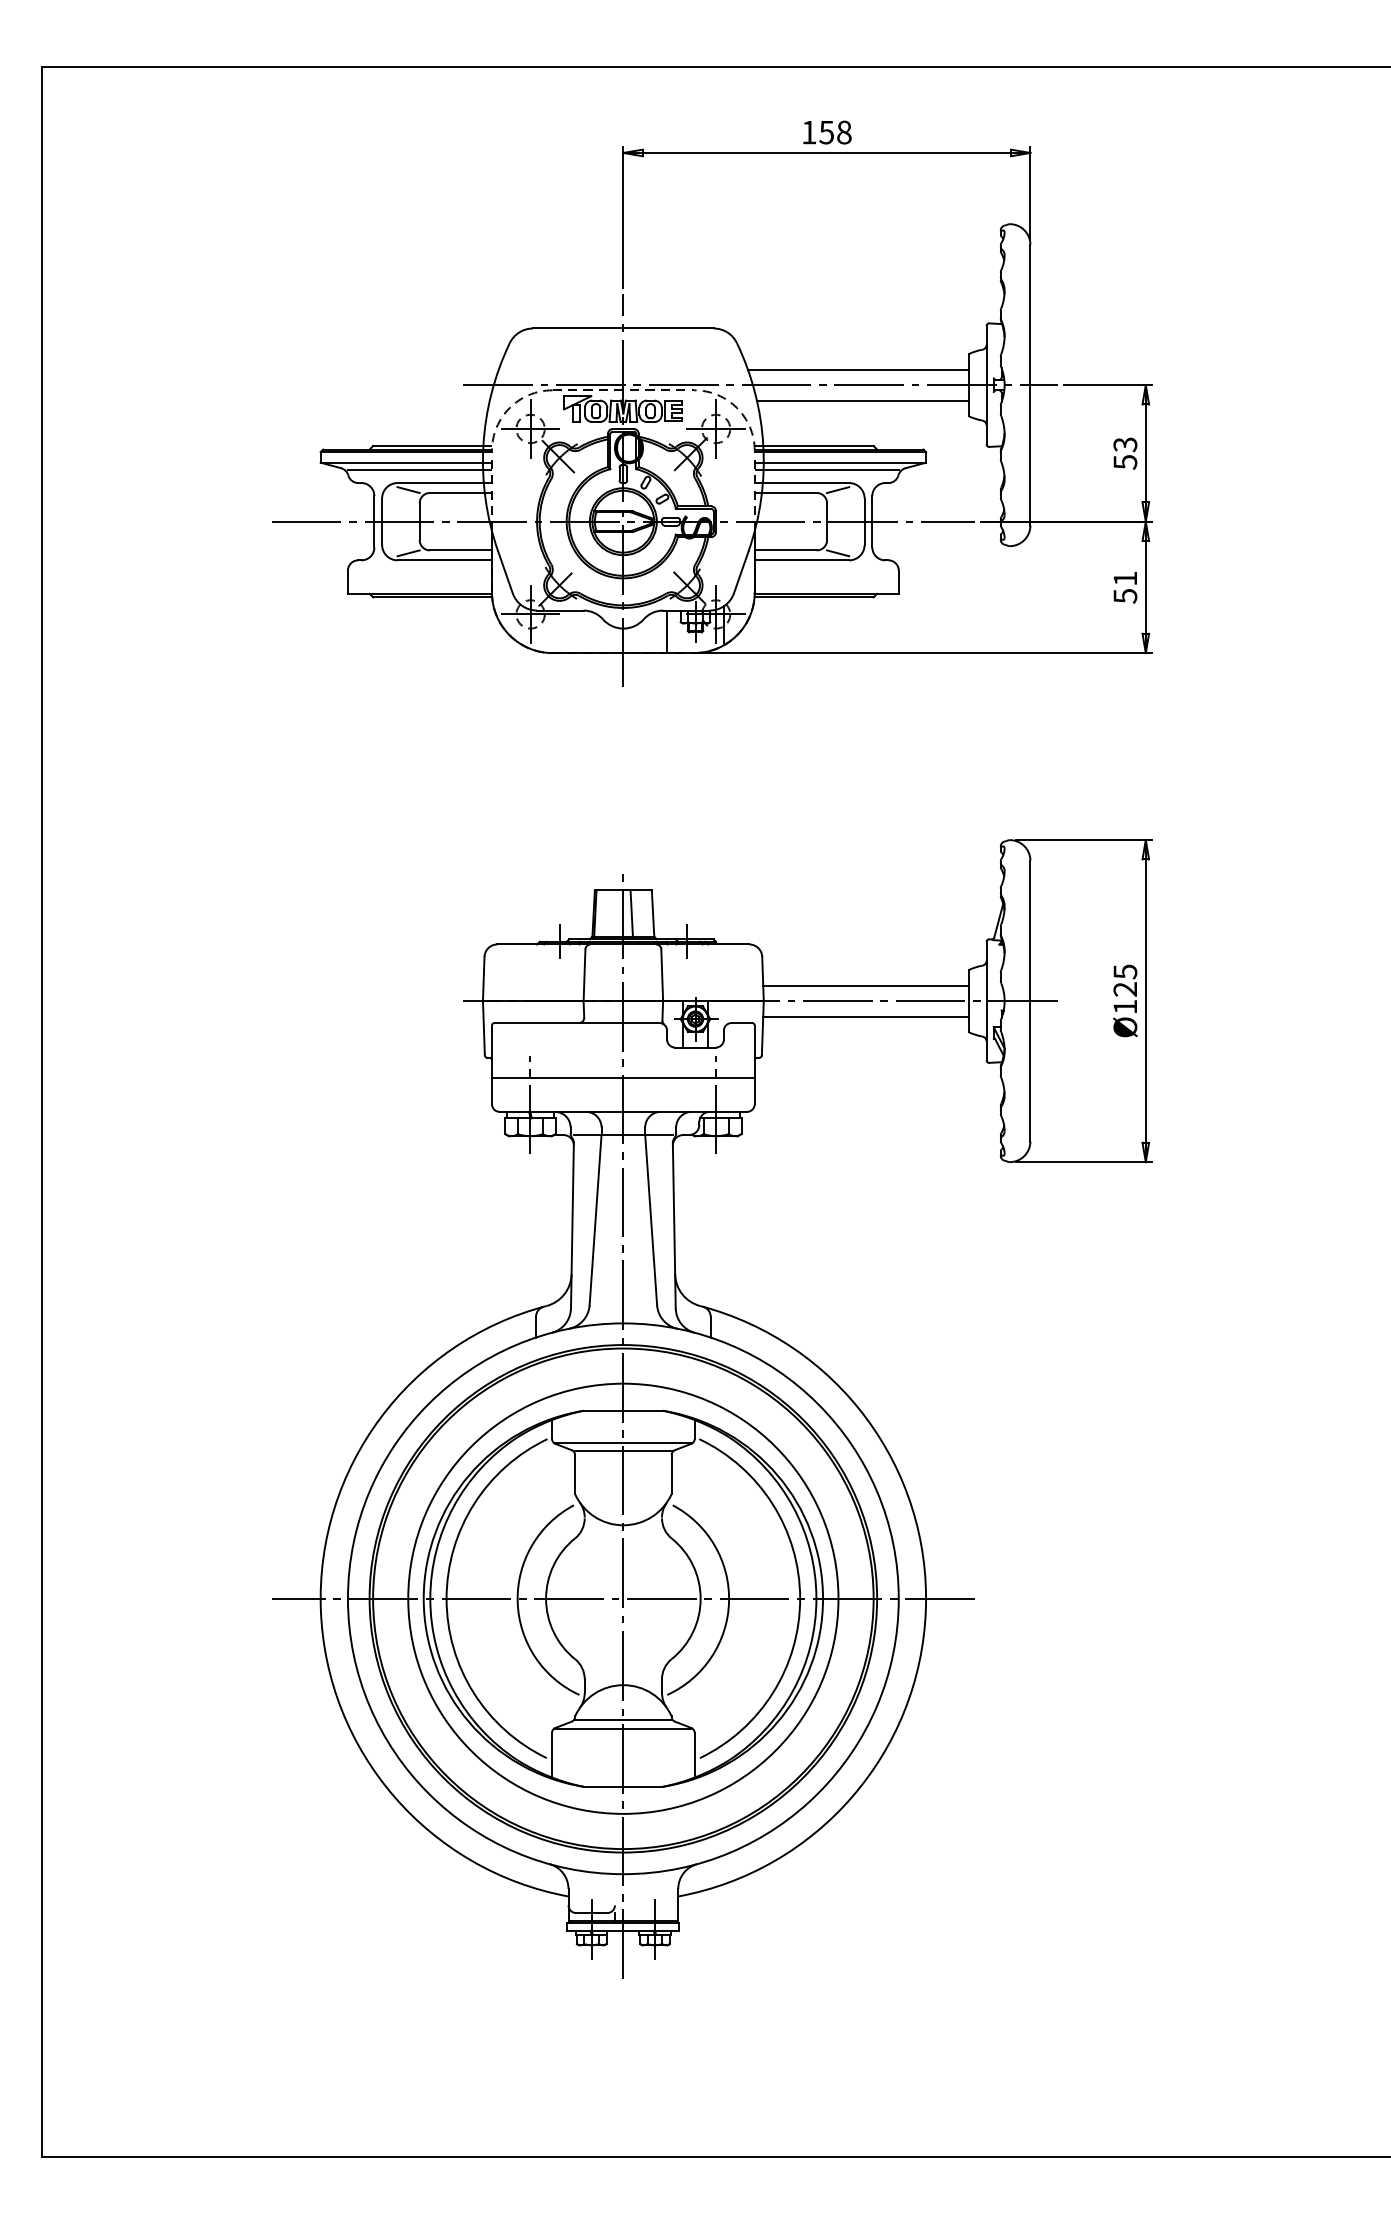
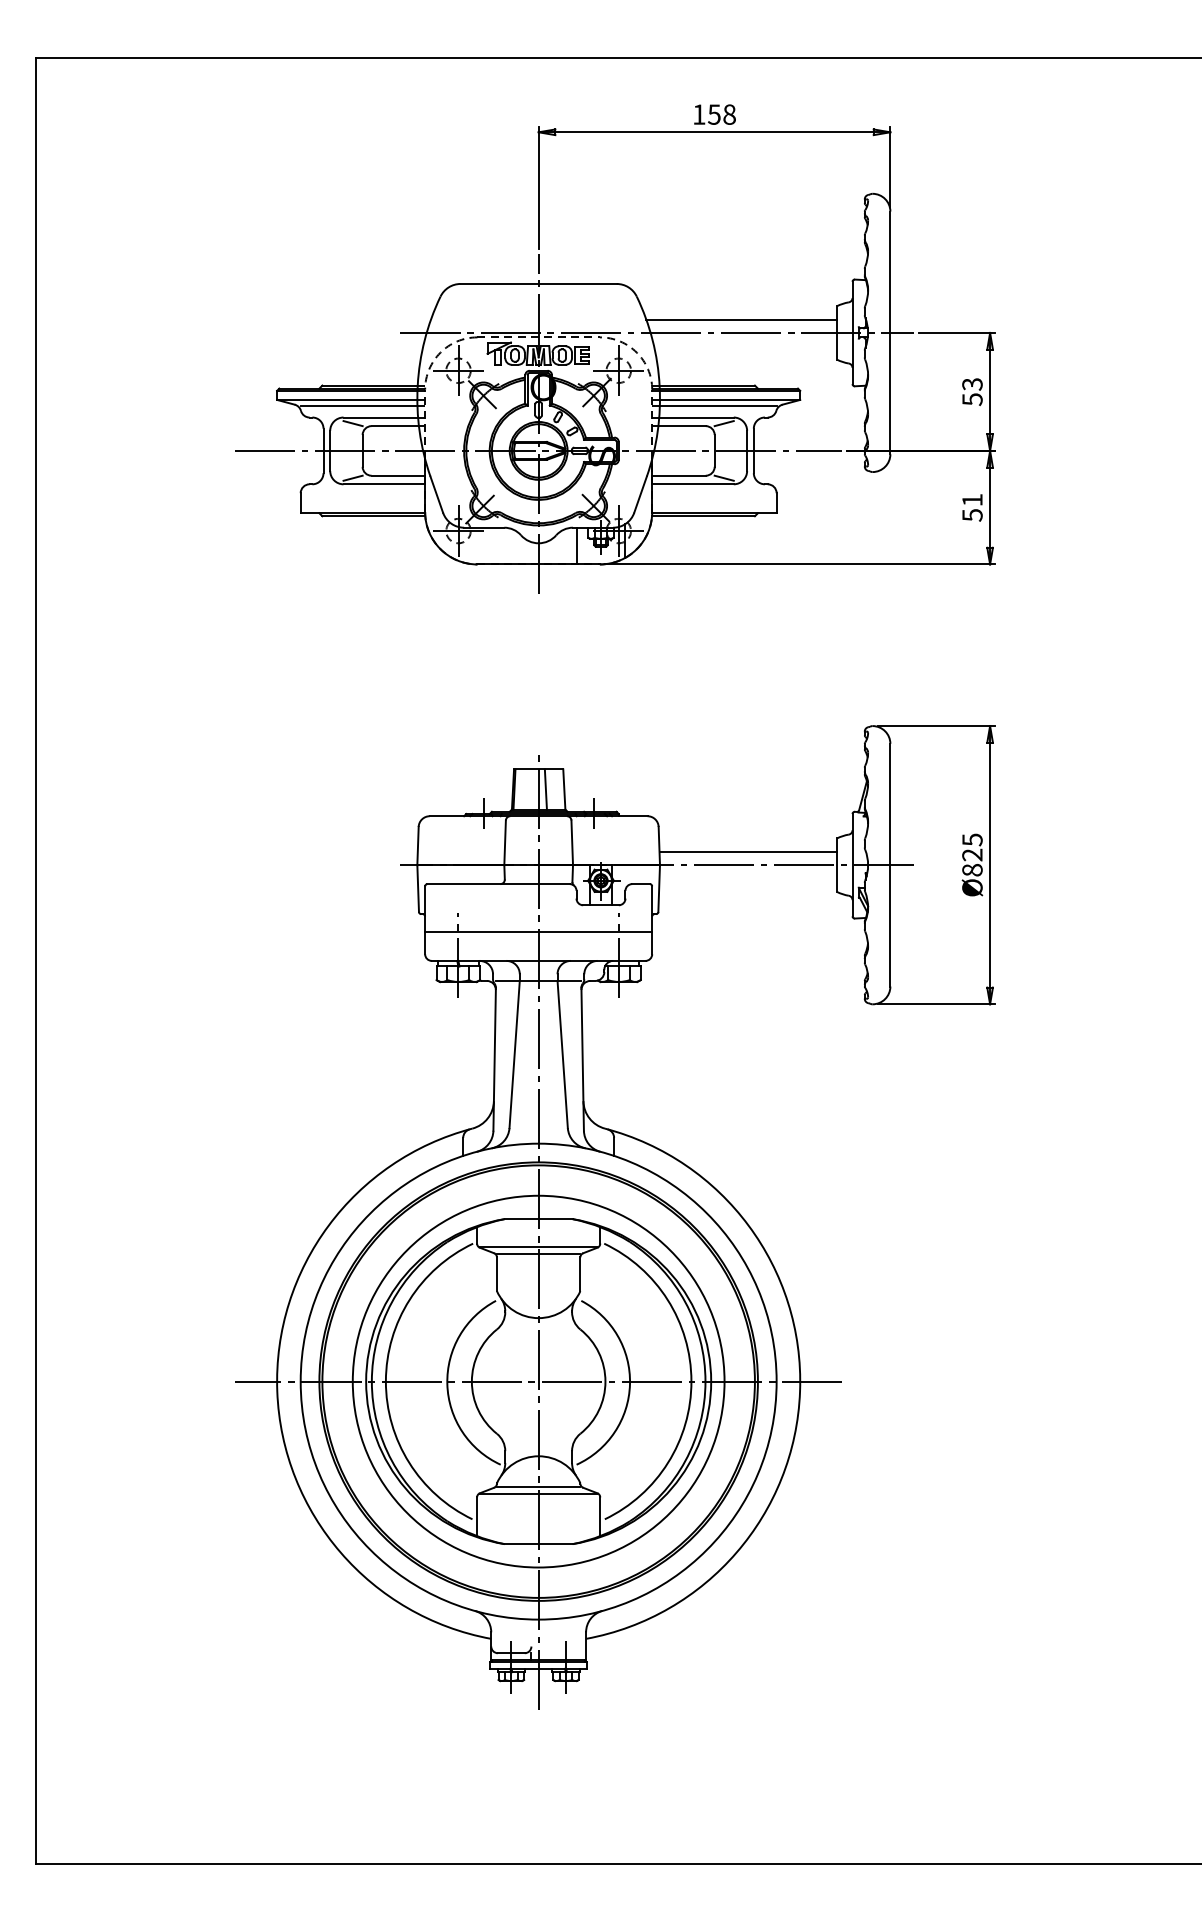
line: (862, 400) -> (745, 346), removed
text: (1125, 1006) -> (972, 869), Ø125 -> Ø825
line: (865, 1016) -> (747, 878), removed

